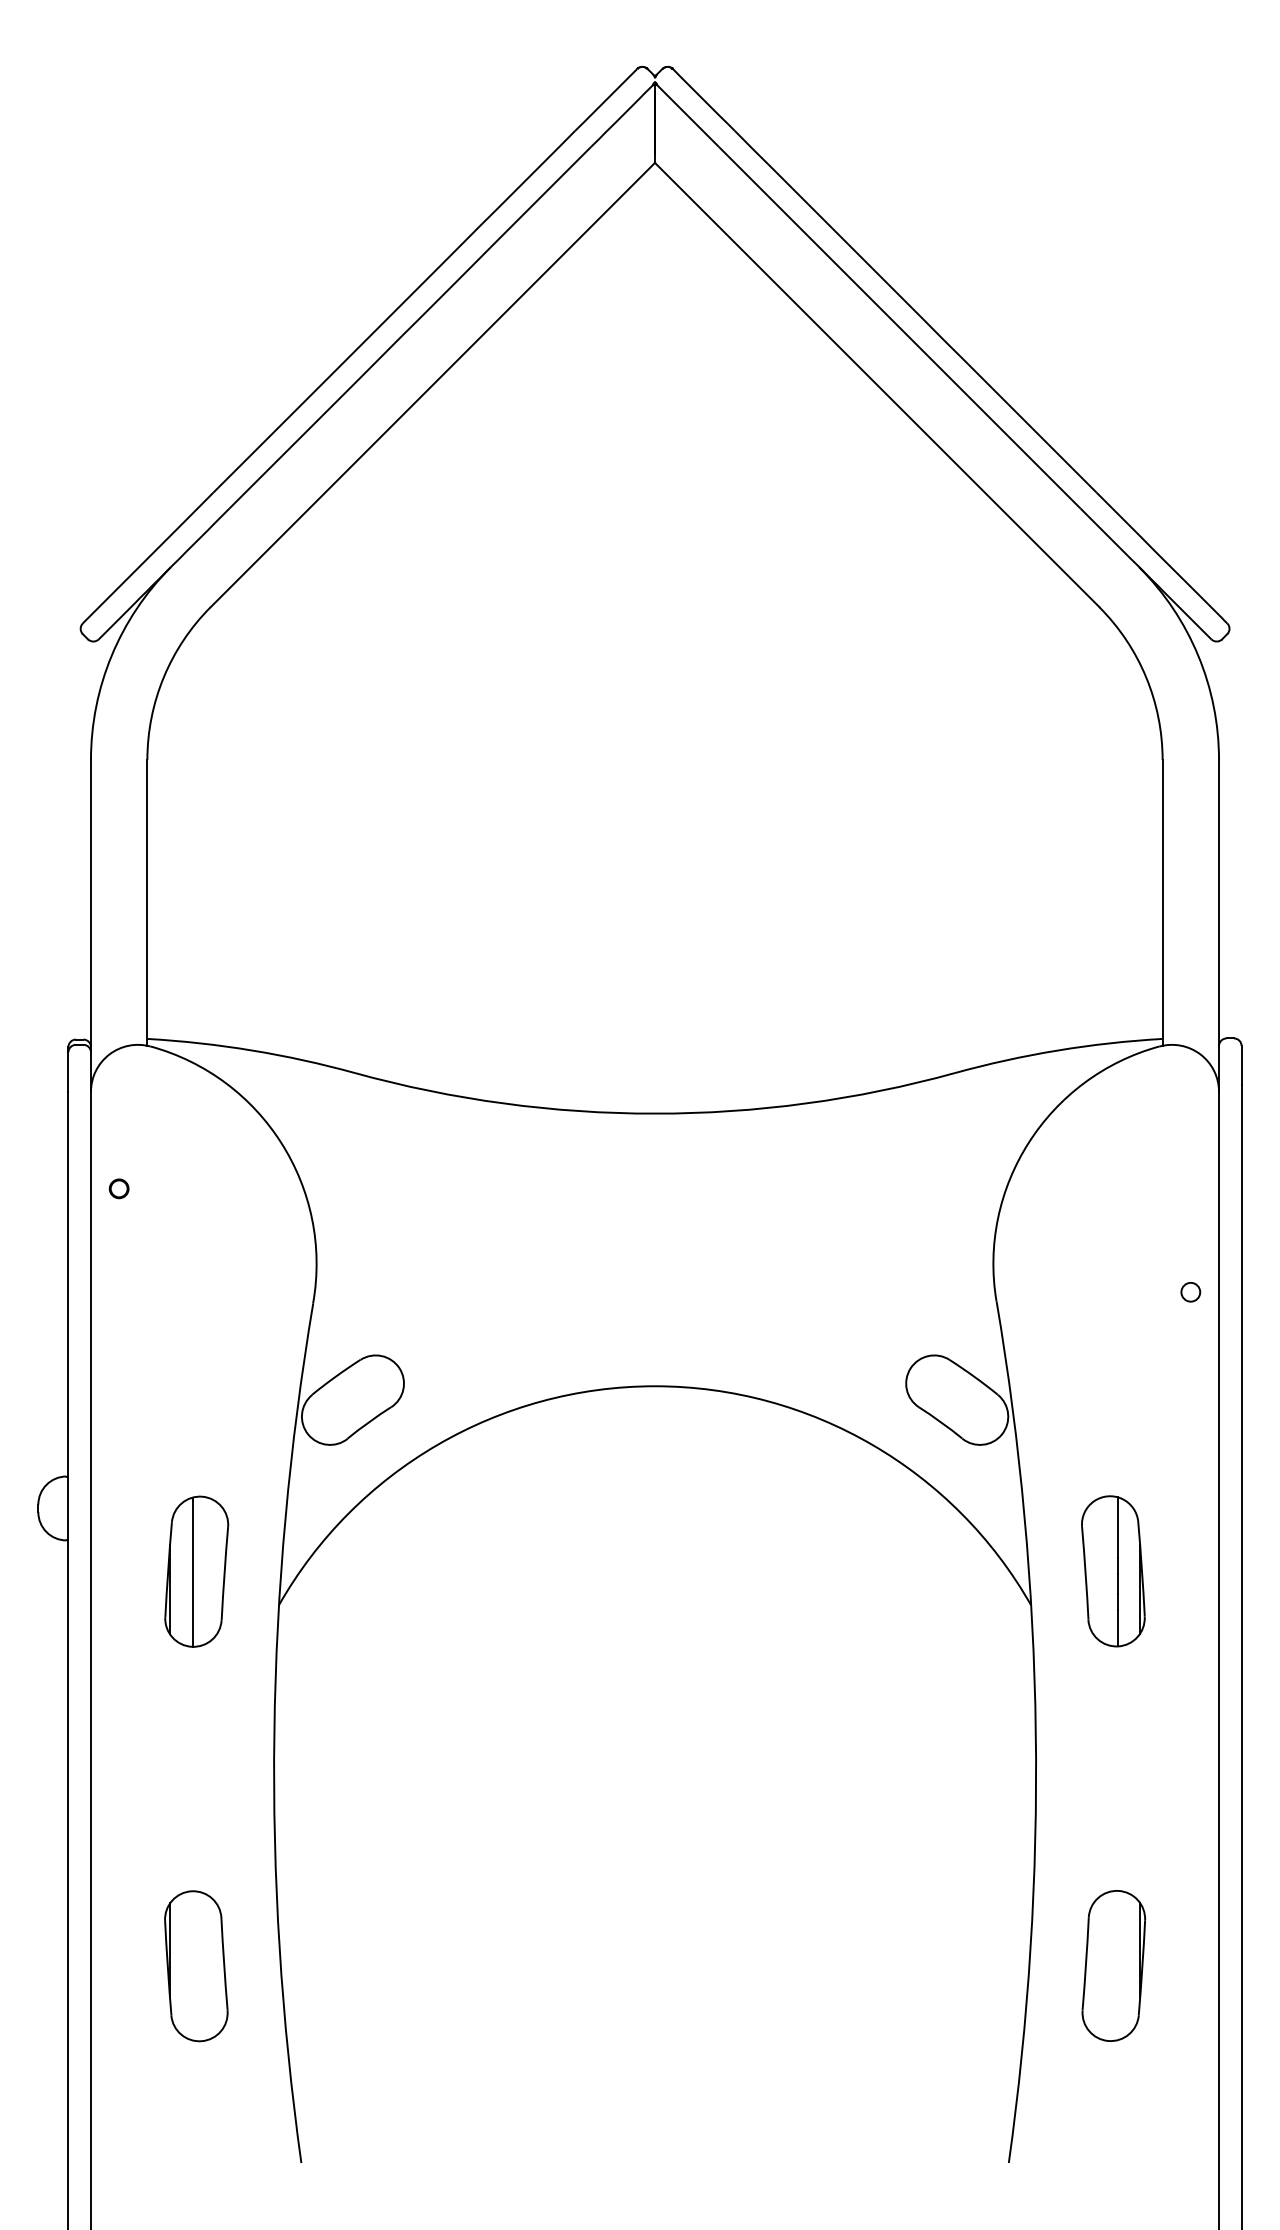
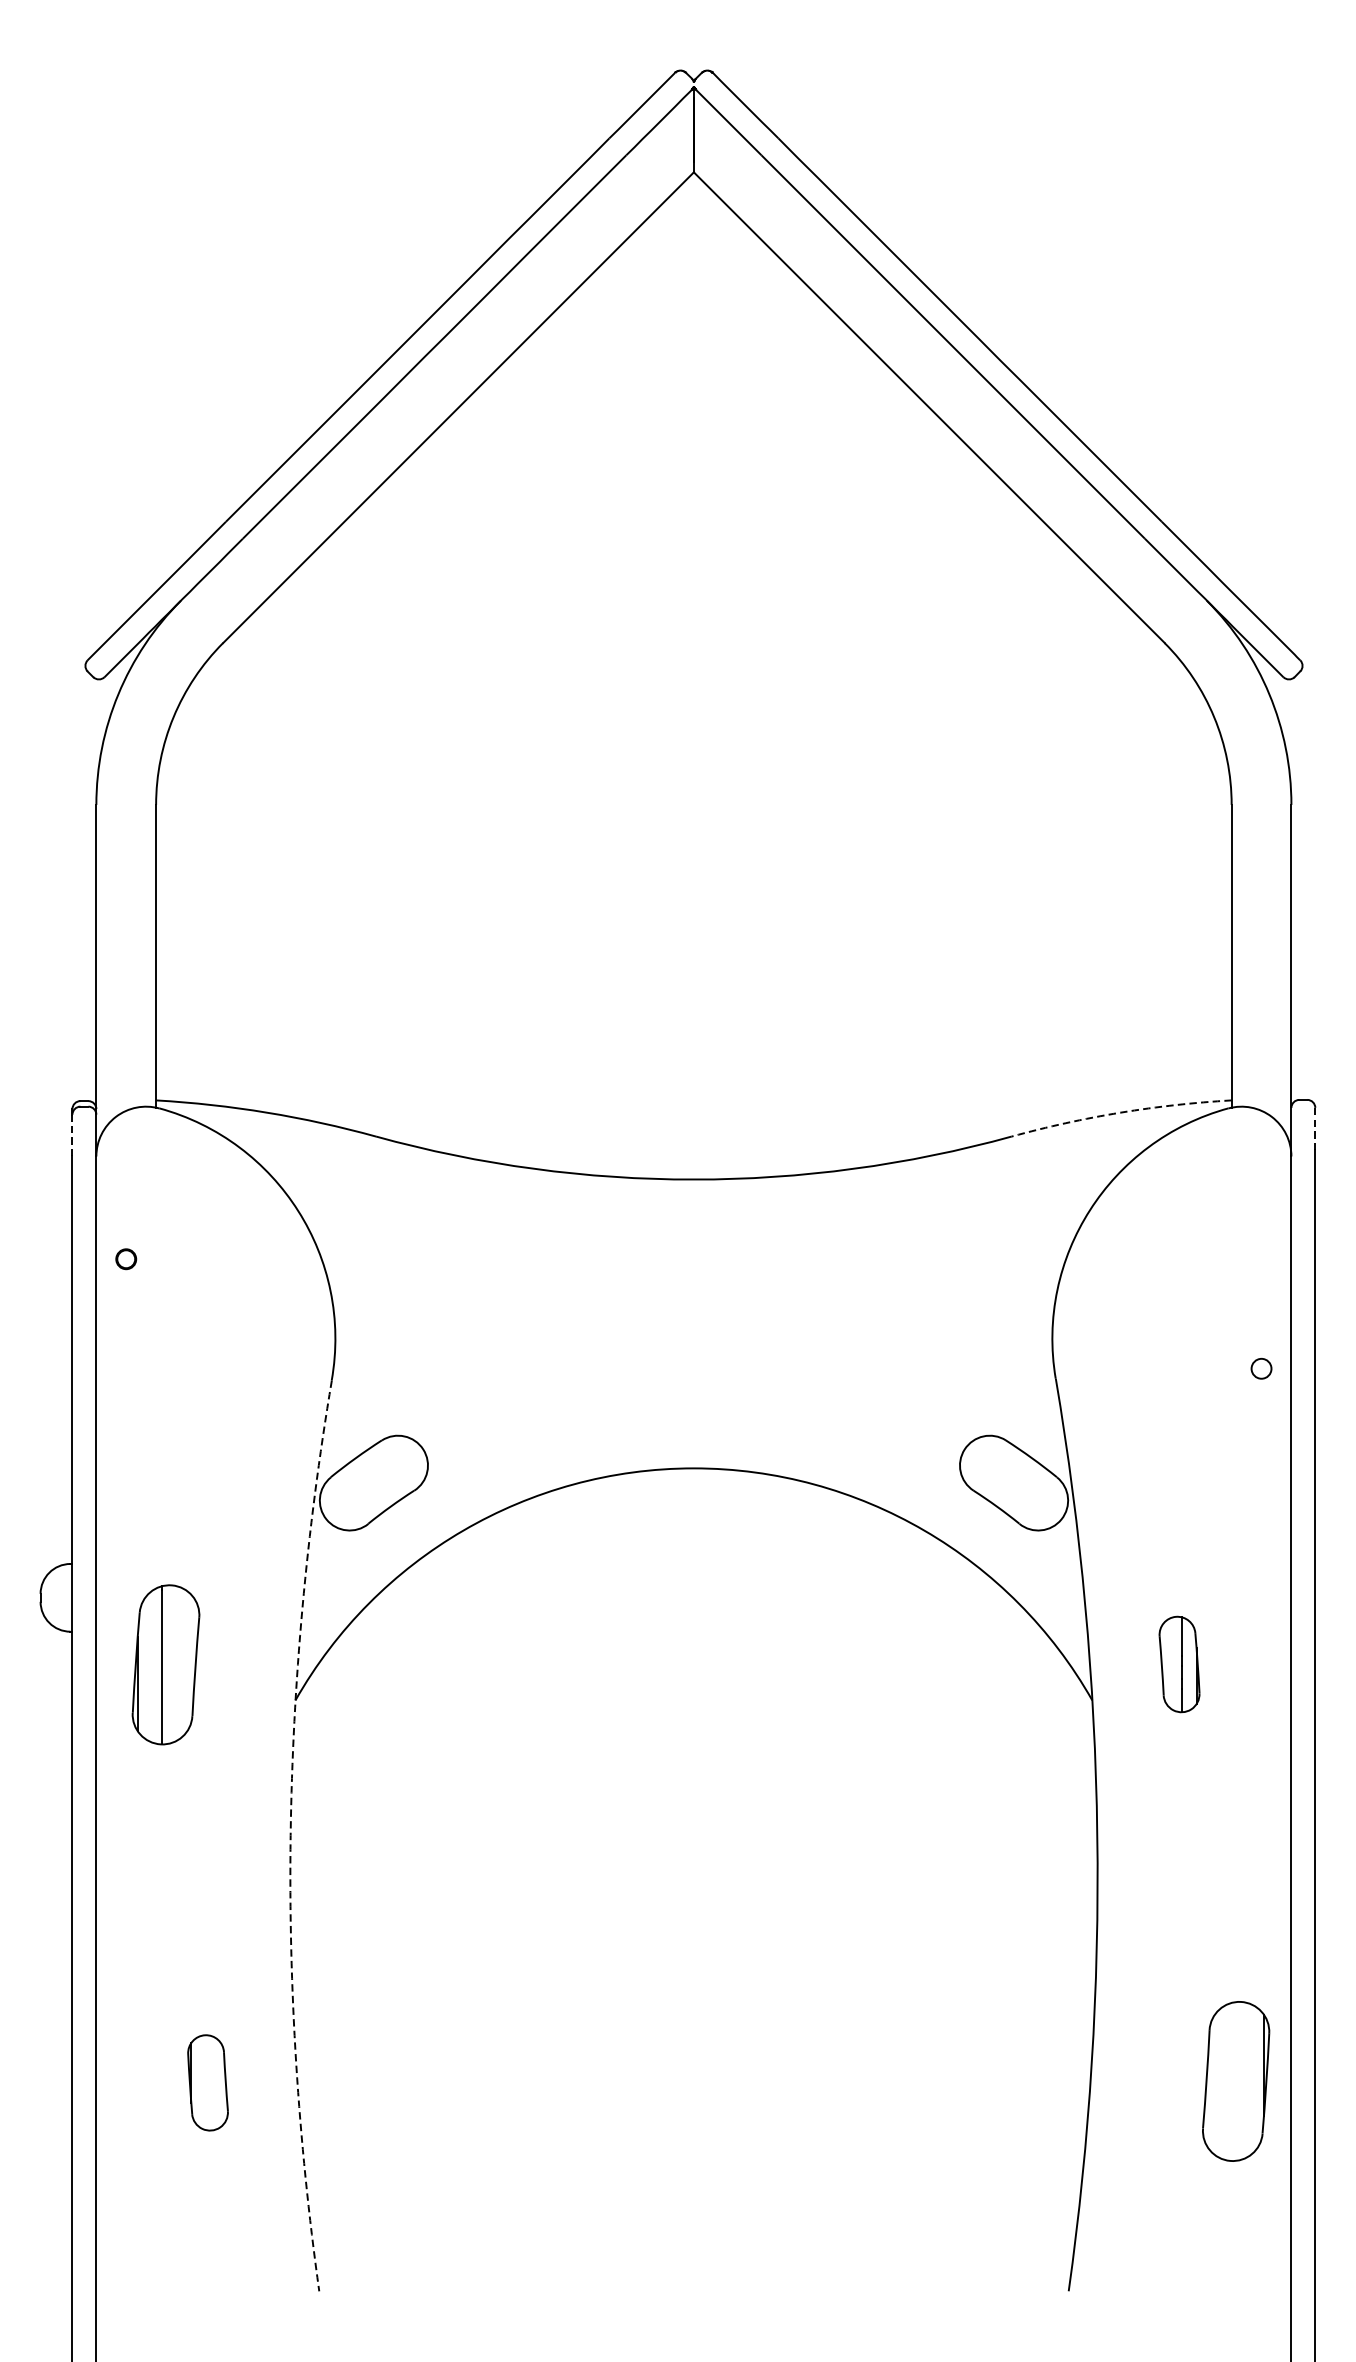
arc: (1057, 1050) -> (1120, 1112), solid -> dashed
line: (1241, 1065) -> (1315, 1128), solid -> dashed
line: (68, 1072) -> (72, 1135), solid -> dashed
part: (196, 1571) -> (165, 1664), moved
part: (1113, 1571) -> (1179, 1664), size x0.6
arc: (274, 1732) -> (290, 1835), solid -> dashed
part: (1113, 1965) -> (1235, 2080), moved
part: (196, 1966) -> (208, 2083), size x0.6

